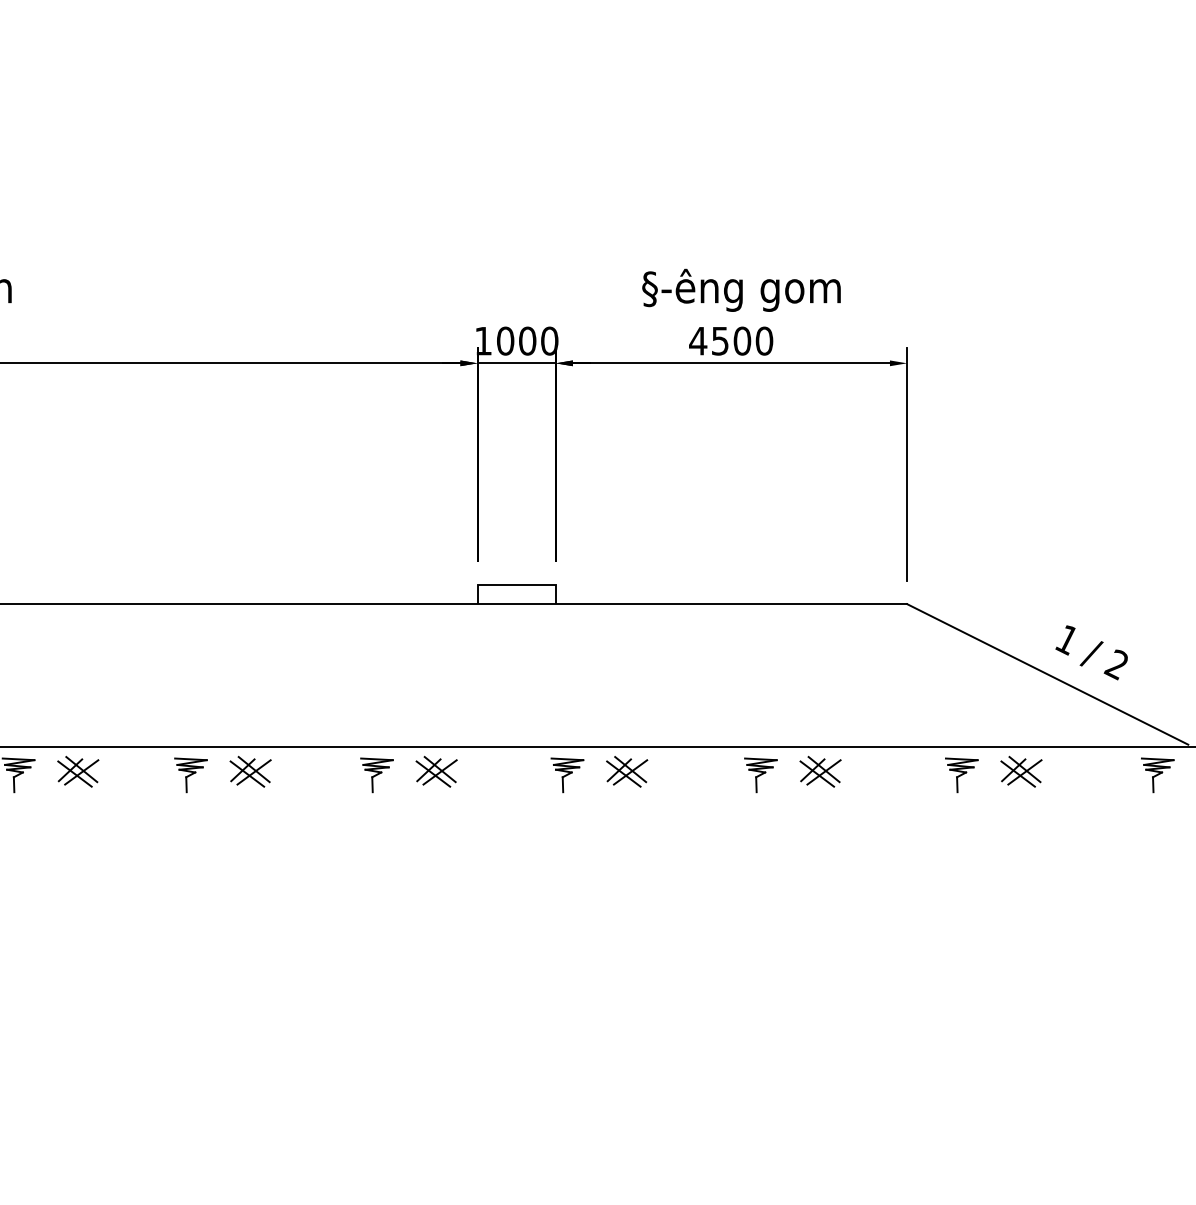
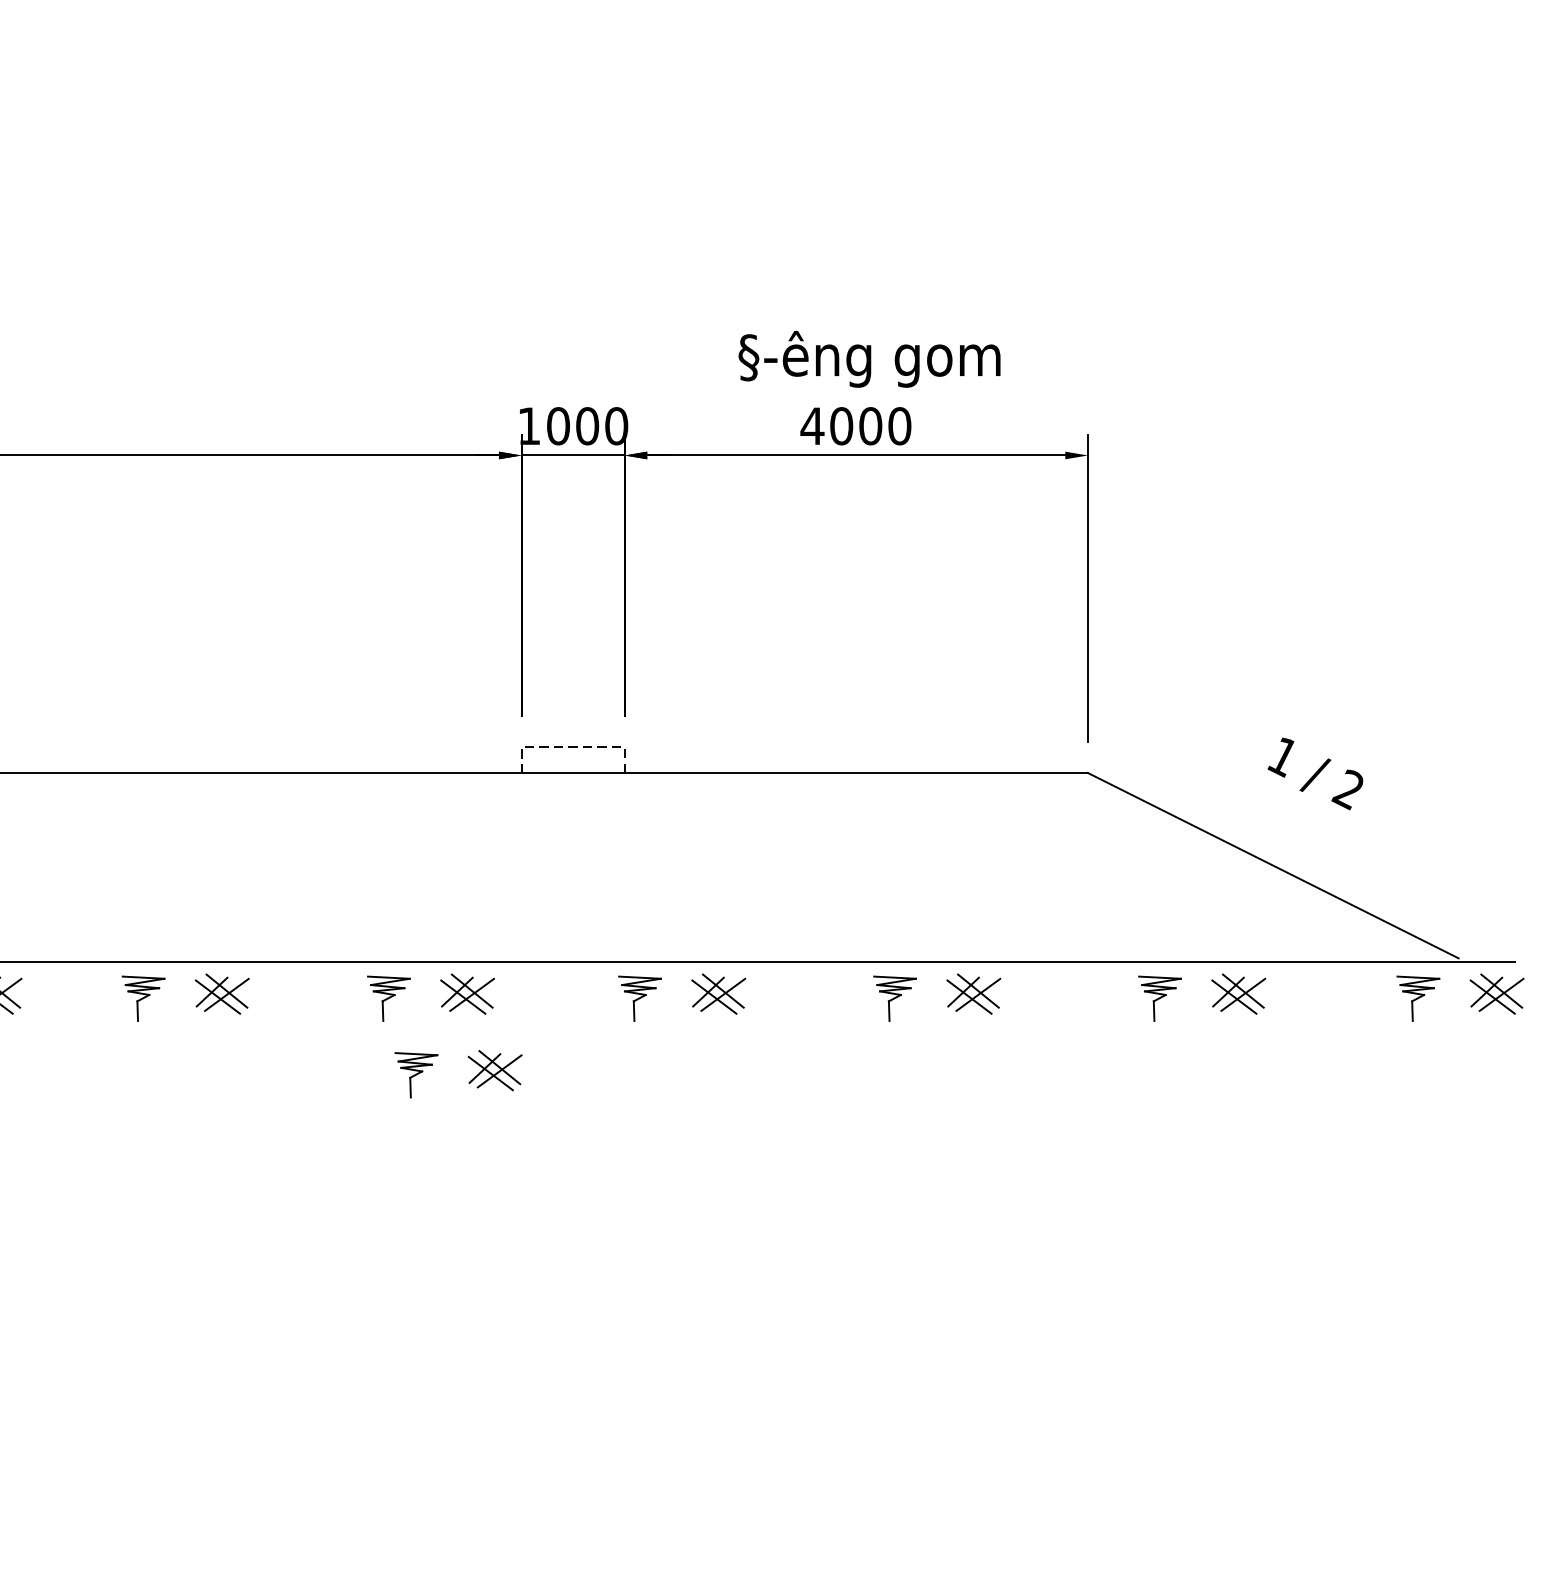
text: (720, 340) -> (841, 425), 4500 -> 4000
line: (517, 584) -> (574, 747), solid -> dashed
text: (1091, 652) -> (1315, 773), moved
part: (437, 838) -> (468, 1082), added

